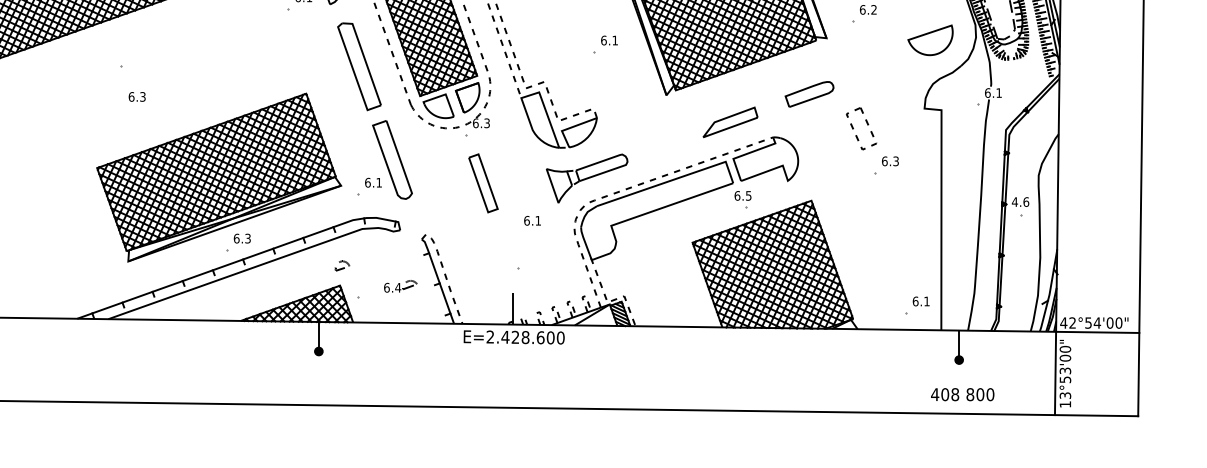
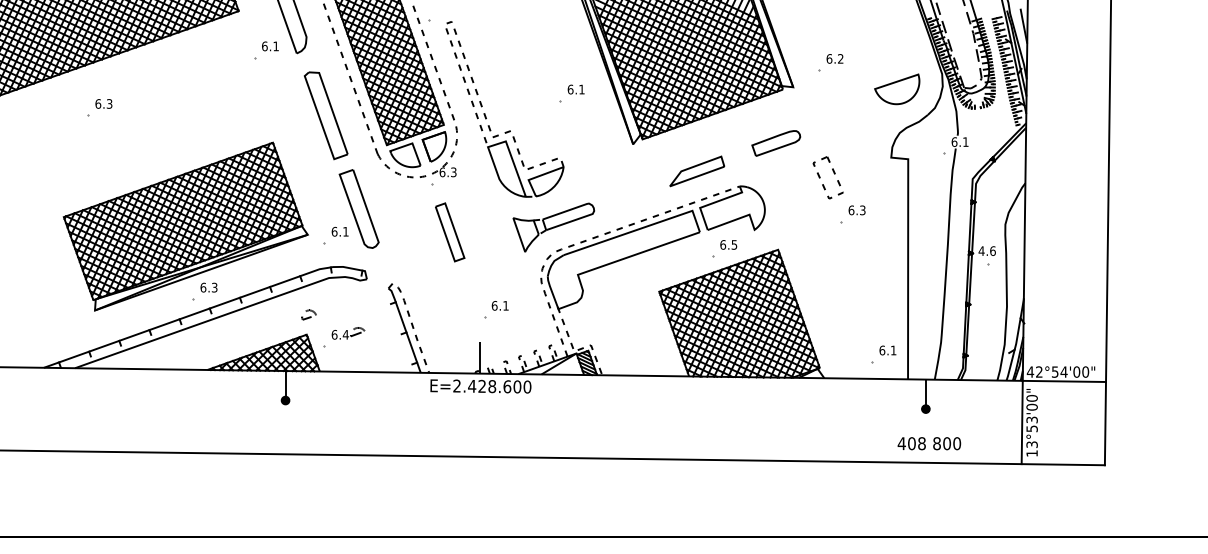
text: (136, 96) -> (103, 103), moved
text: (742, 195) -> (728, 244), moved
text: (531, 220) -> (499, 305), moved
part: (400, 286) -> (348, 333), moved

